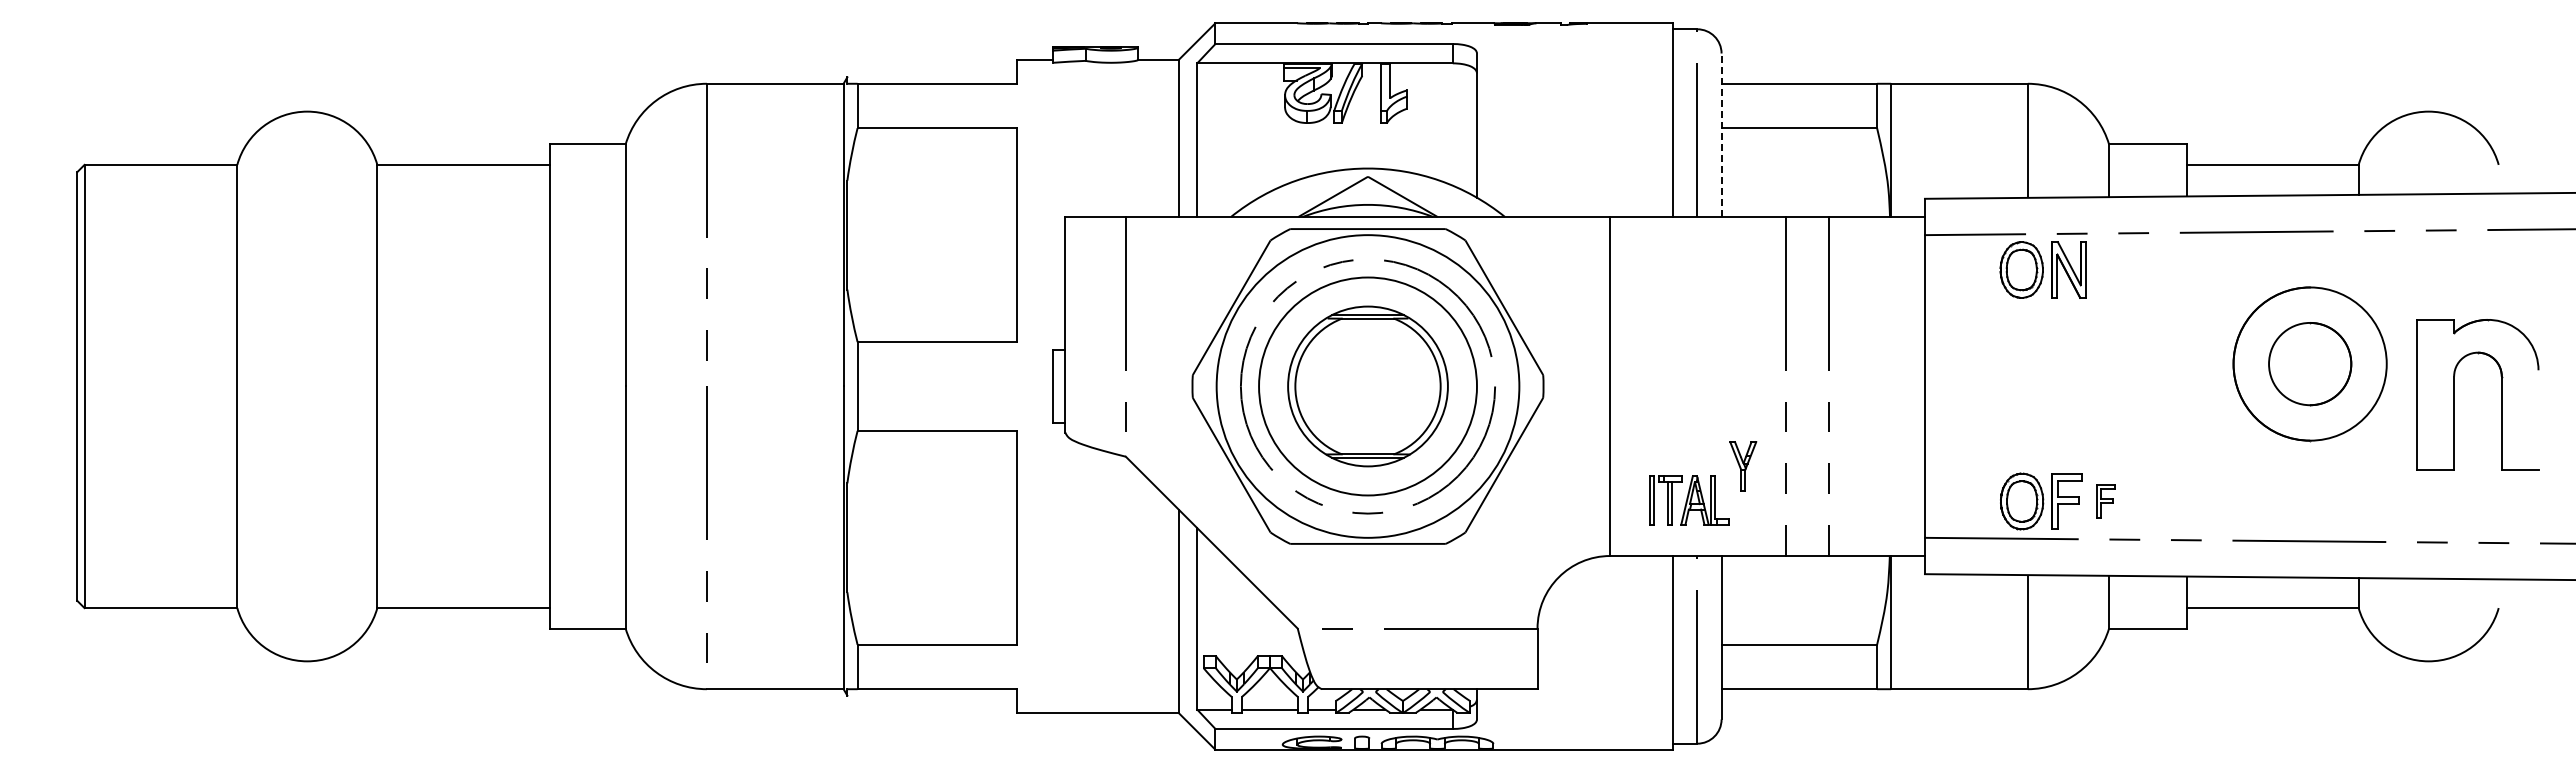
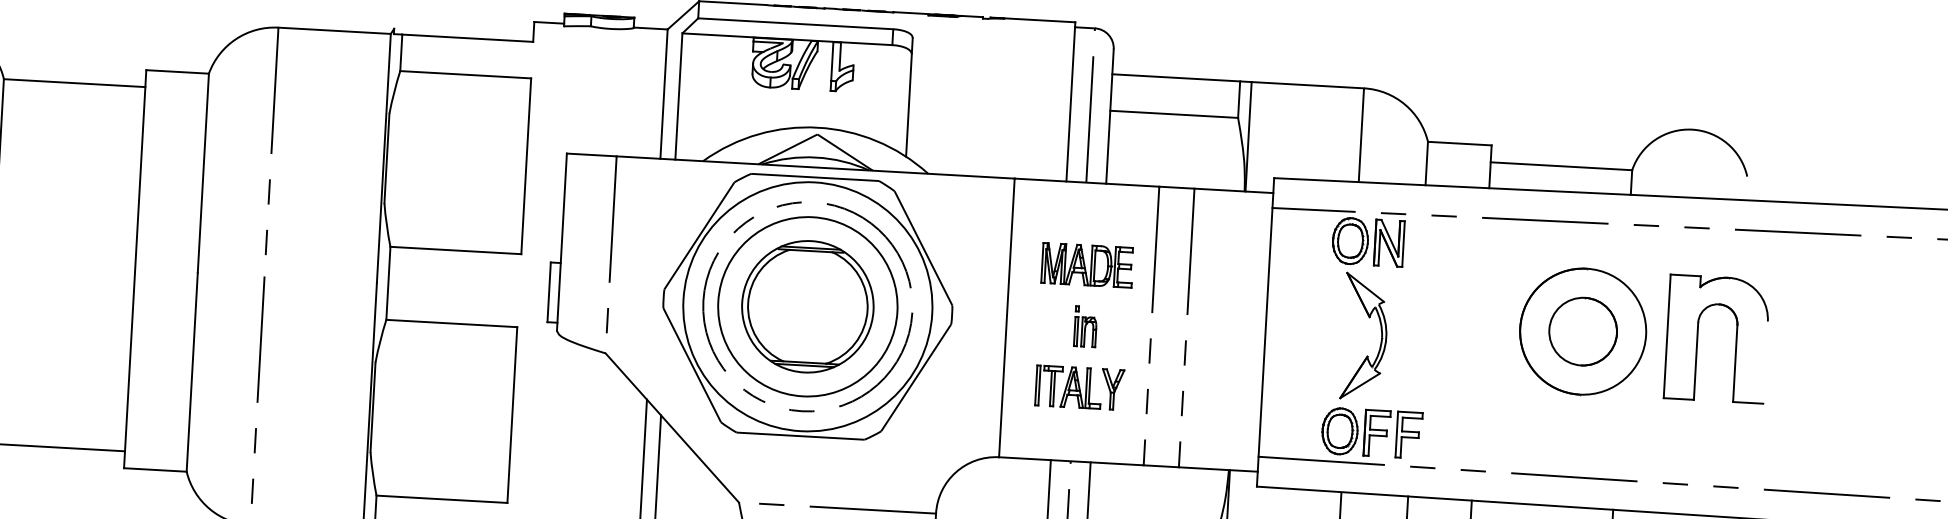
line: (1721, 135) -> (1109, 116), dashed -> solid
part: (1704, 317) -> (1087, 265), added
part: (2065, 384) -> (1381, 337), added
part: (1706, 391) -> (1085, 326), added
part: (2454, 394) -> (1697, 337), moved
part: (1689, 500) -> (1068, 387), moved
part: (2105, 501) -> (1408, 435), size x1.67

